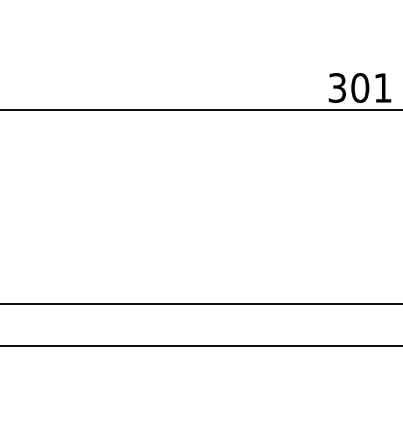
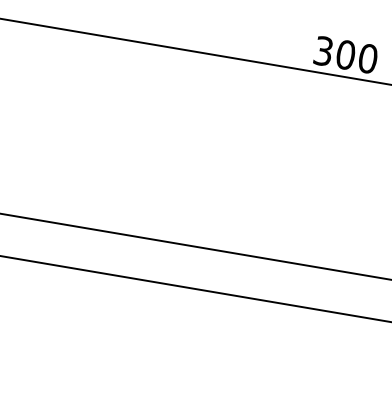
text: (383, 87) -> (368, 58), 301 -> 300

